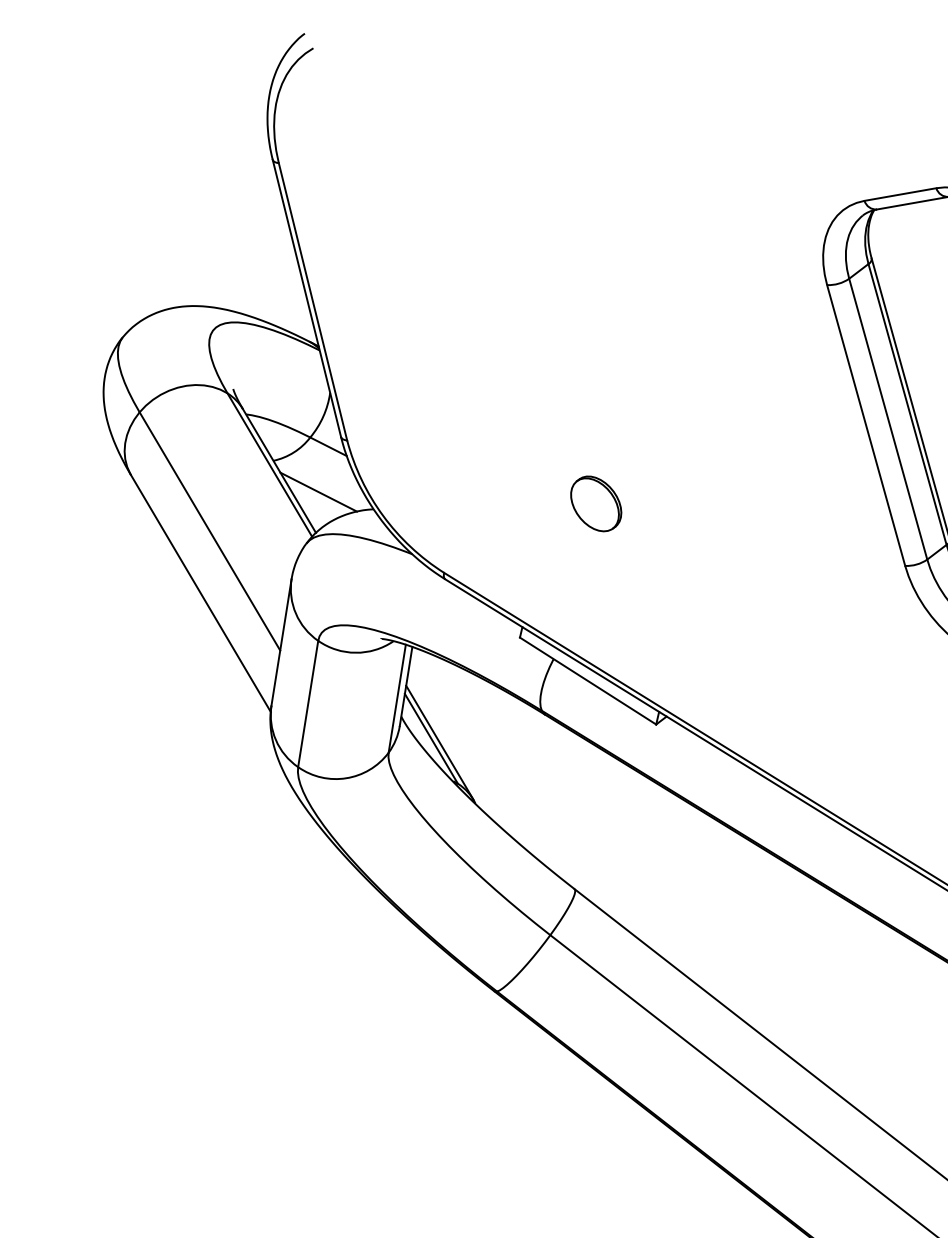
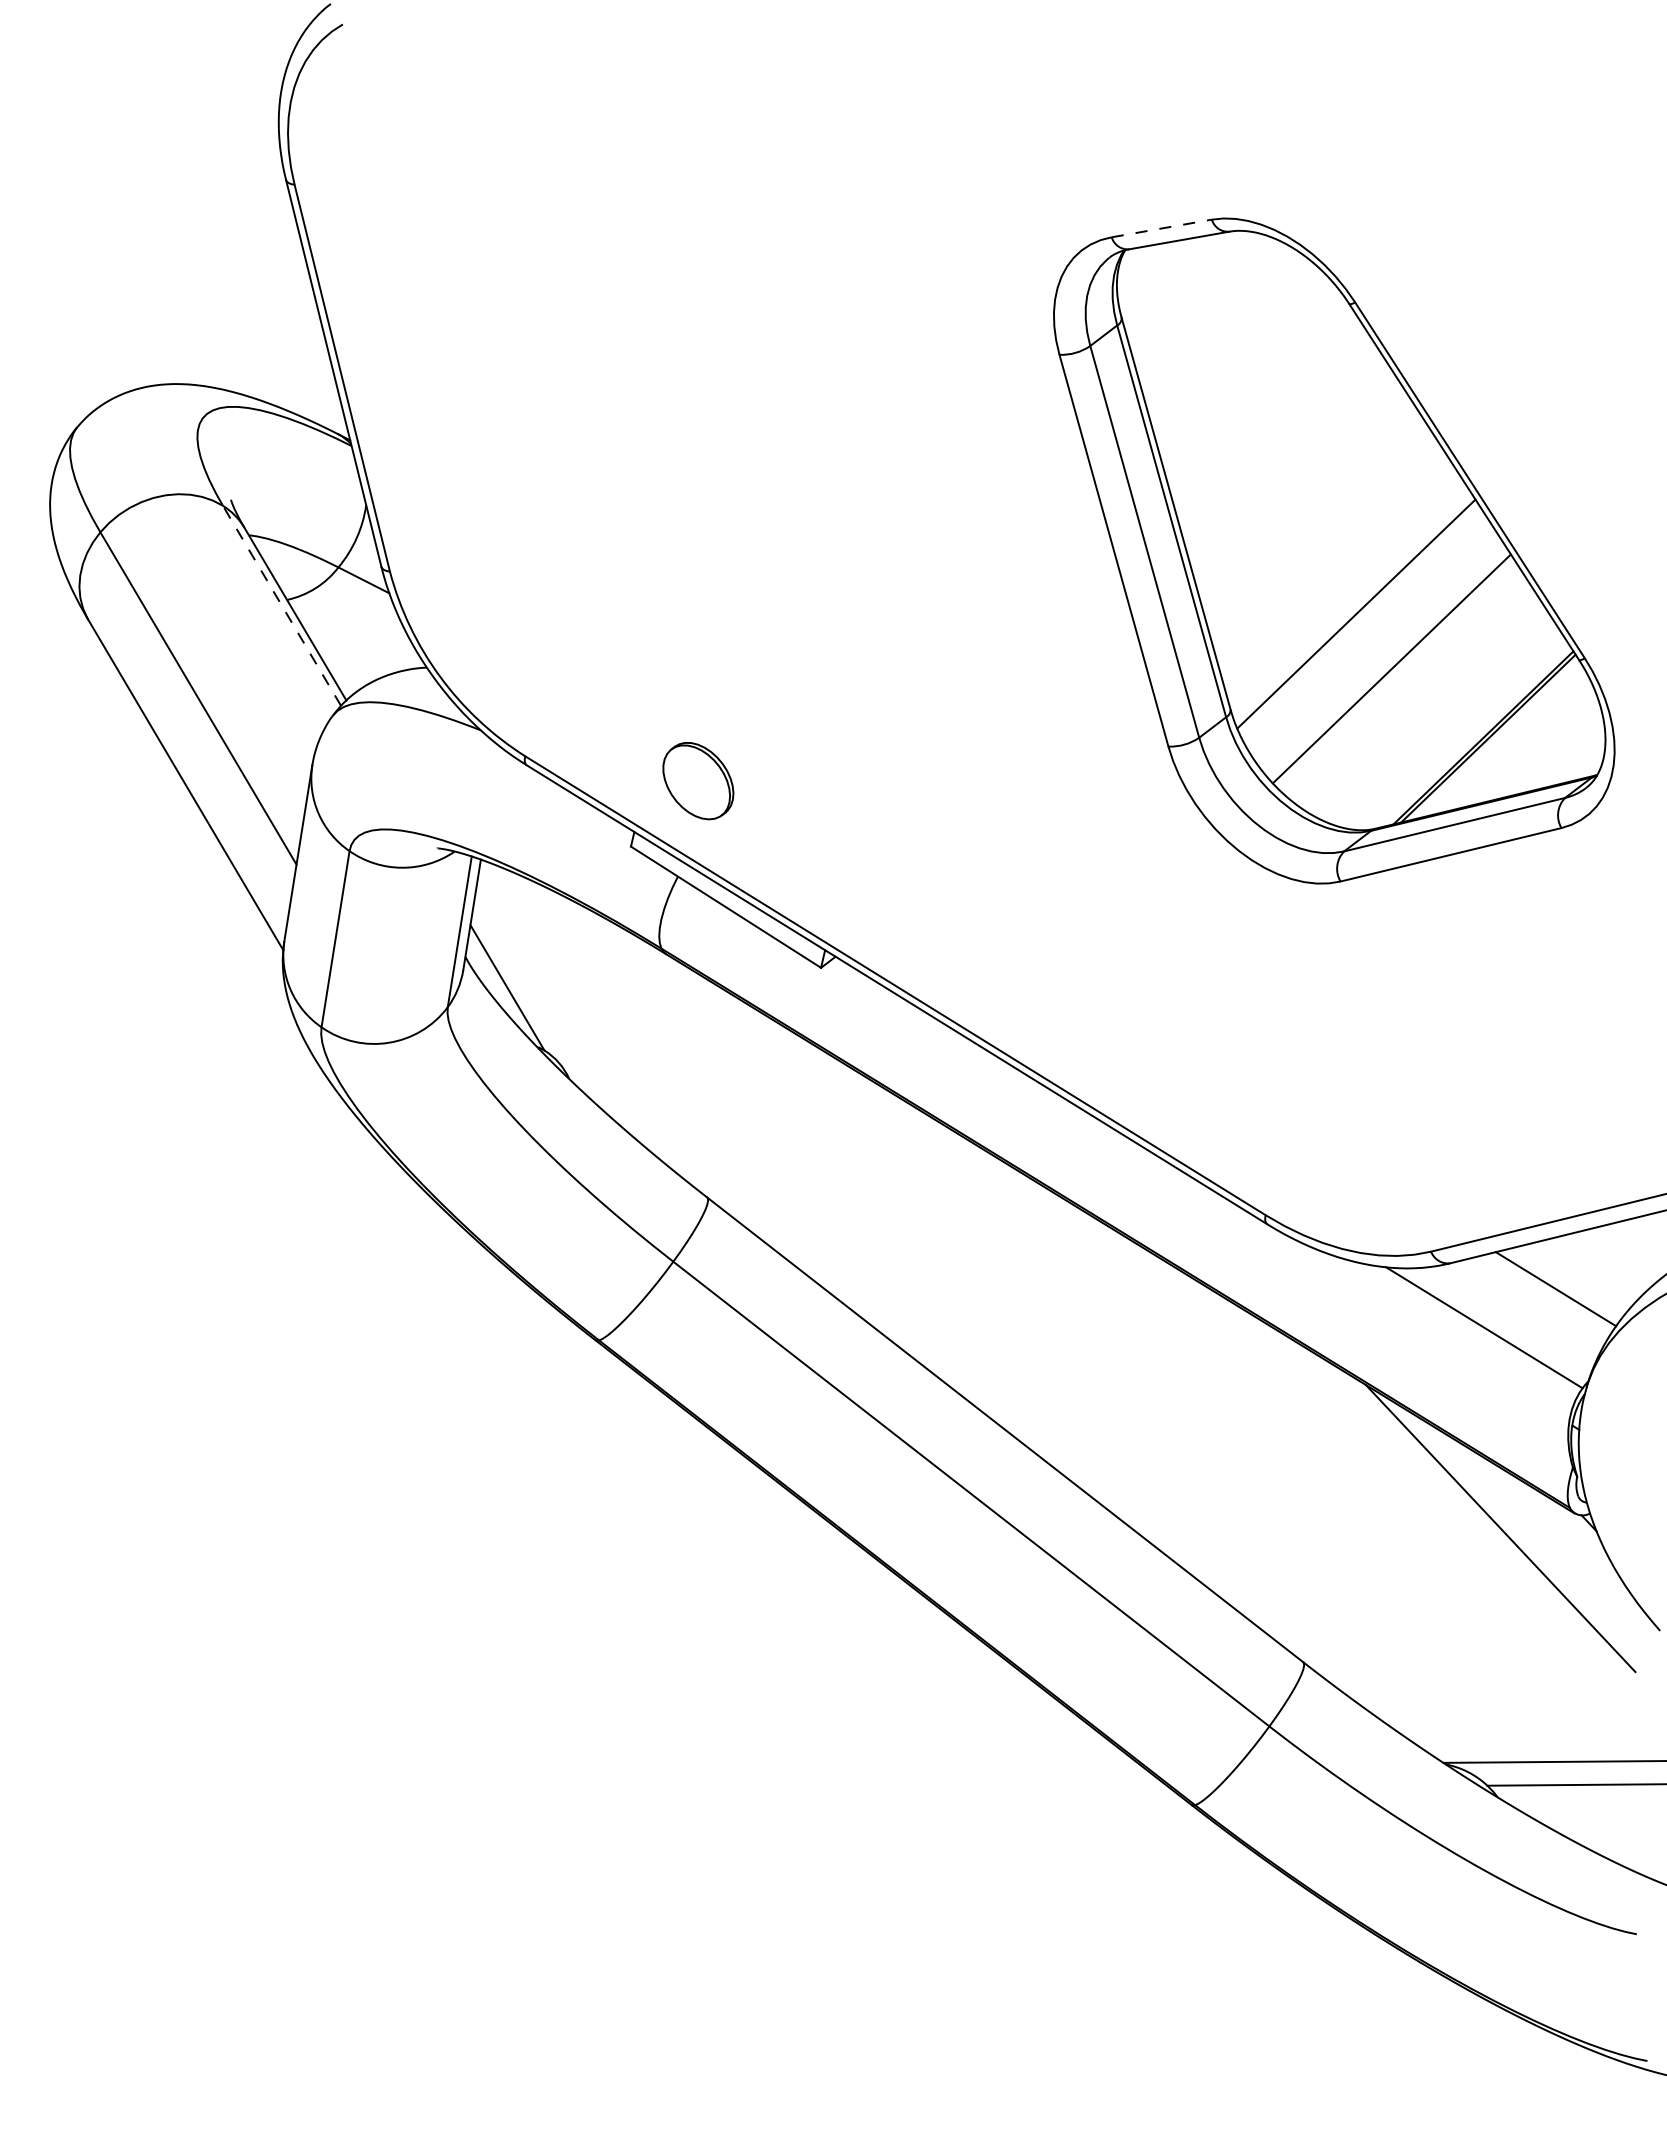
line: (900, 194) -> (1161, 228), solid -> dashed
line: (269, 464) -> (281, 605), solid -> dashed
line: (318, 492) -> (349, 643), removed
part: (596, 504) -> (698, 781), moved
line: (439, 742) -> (518, 992), removed

